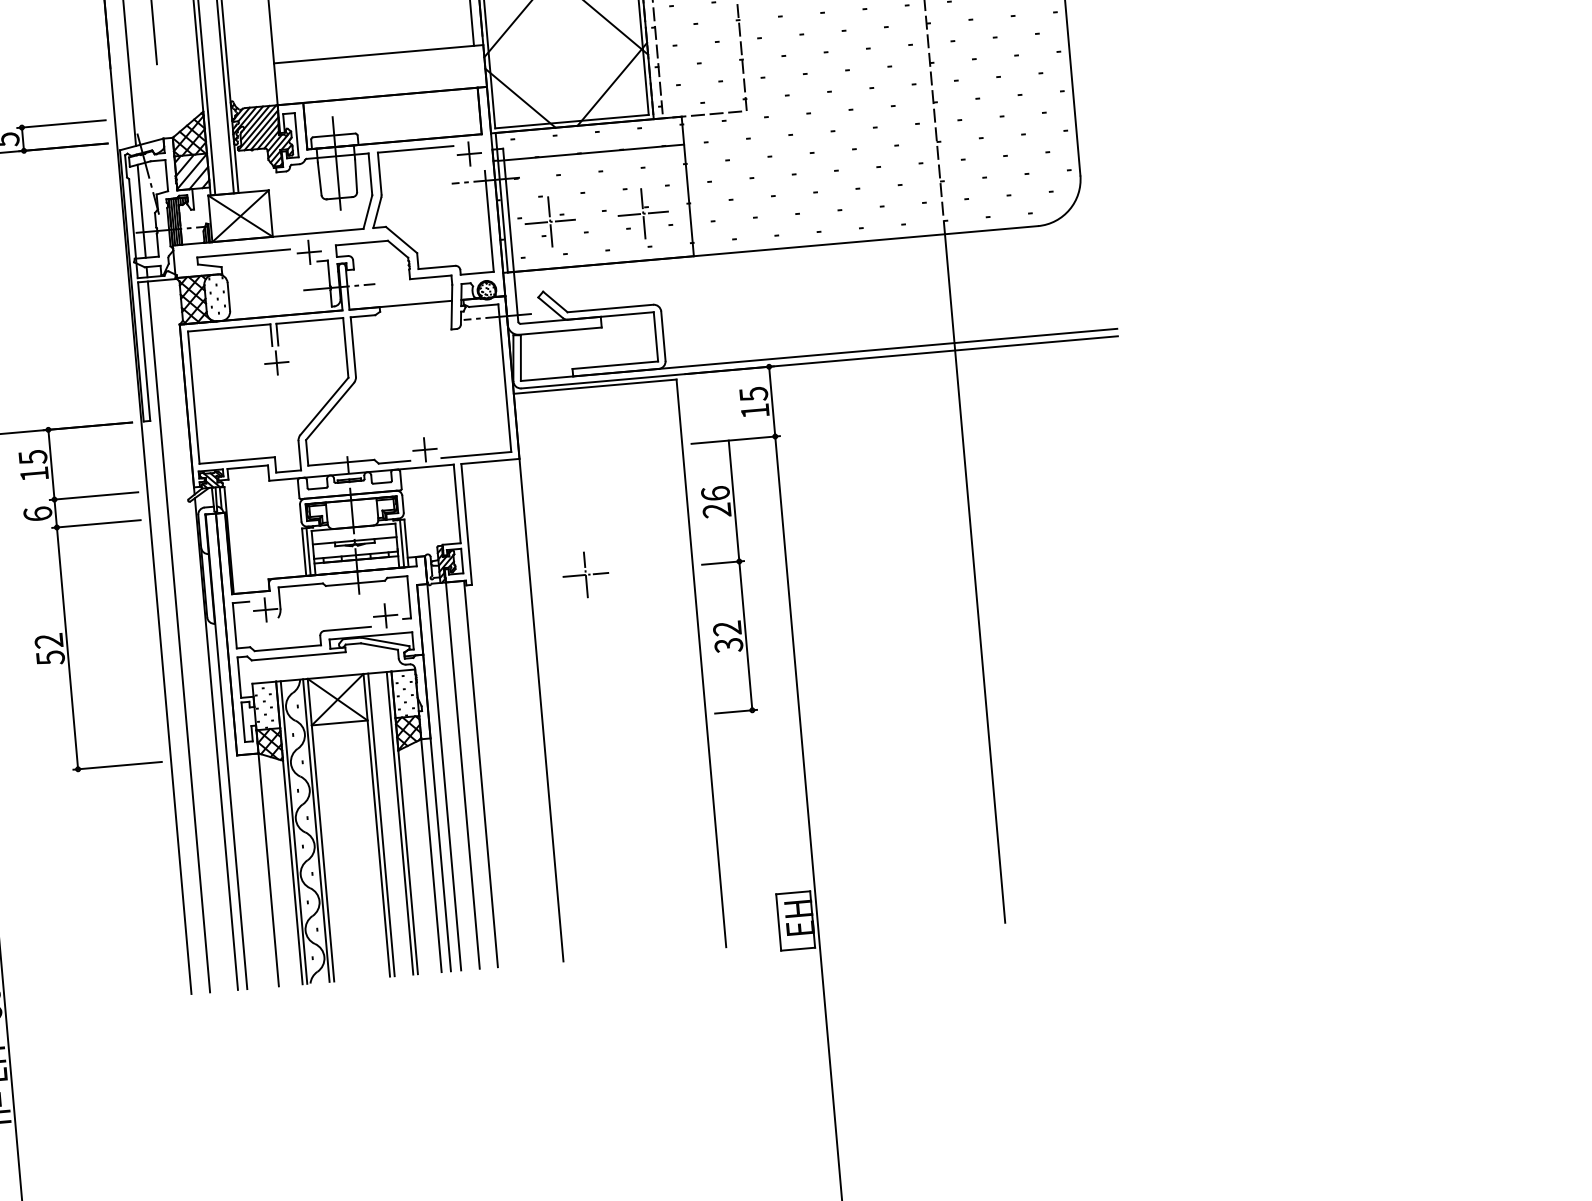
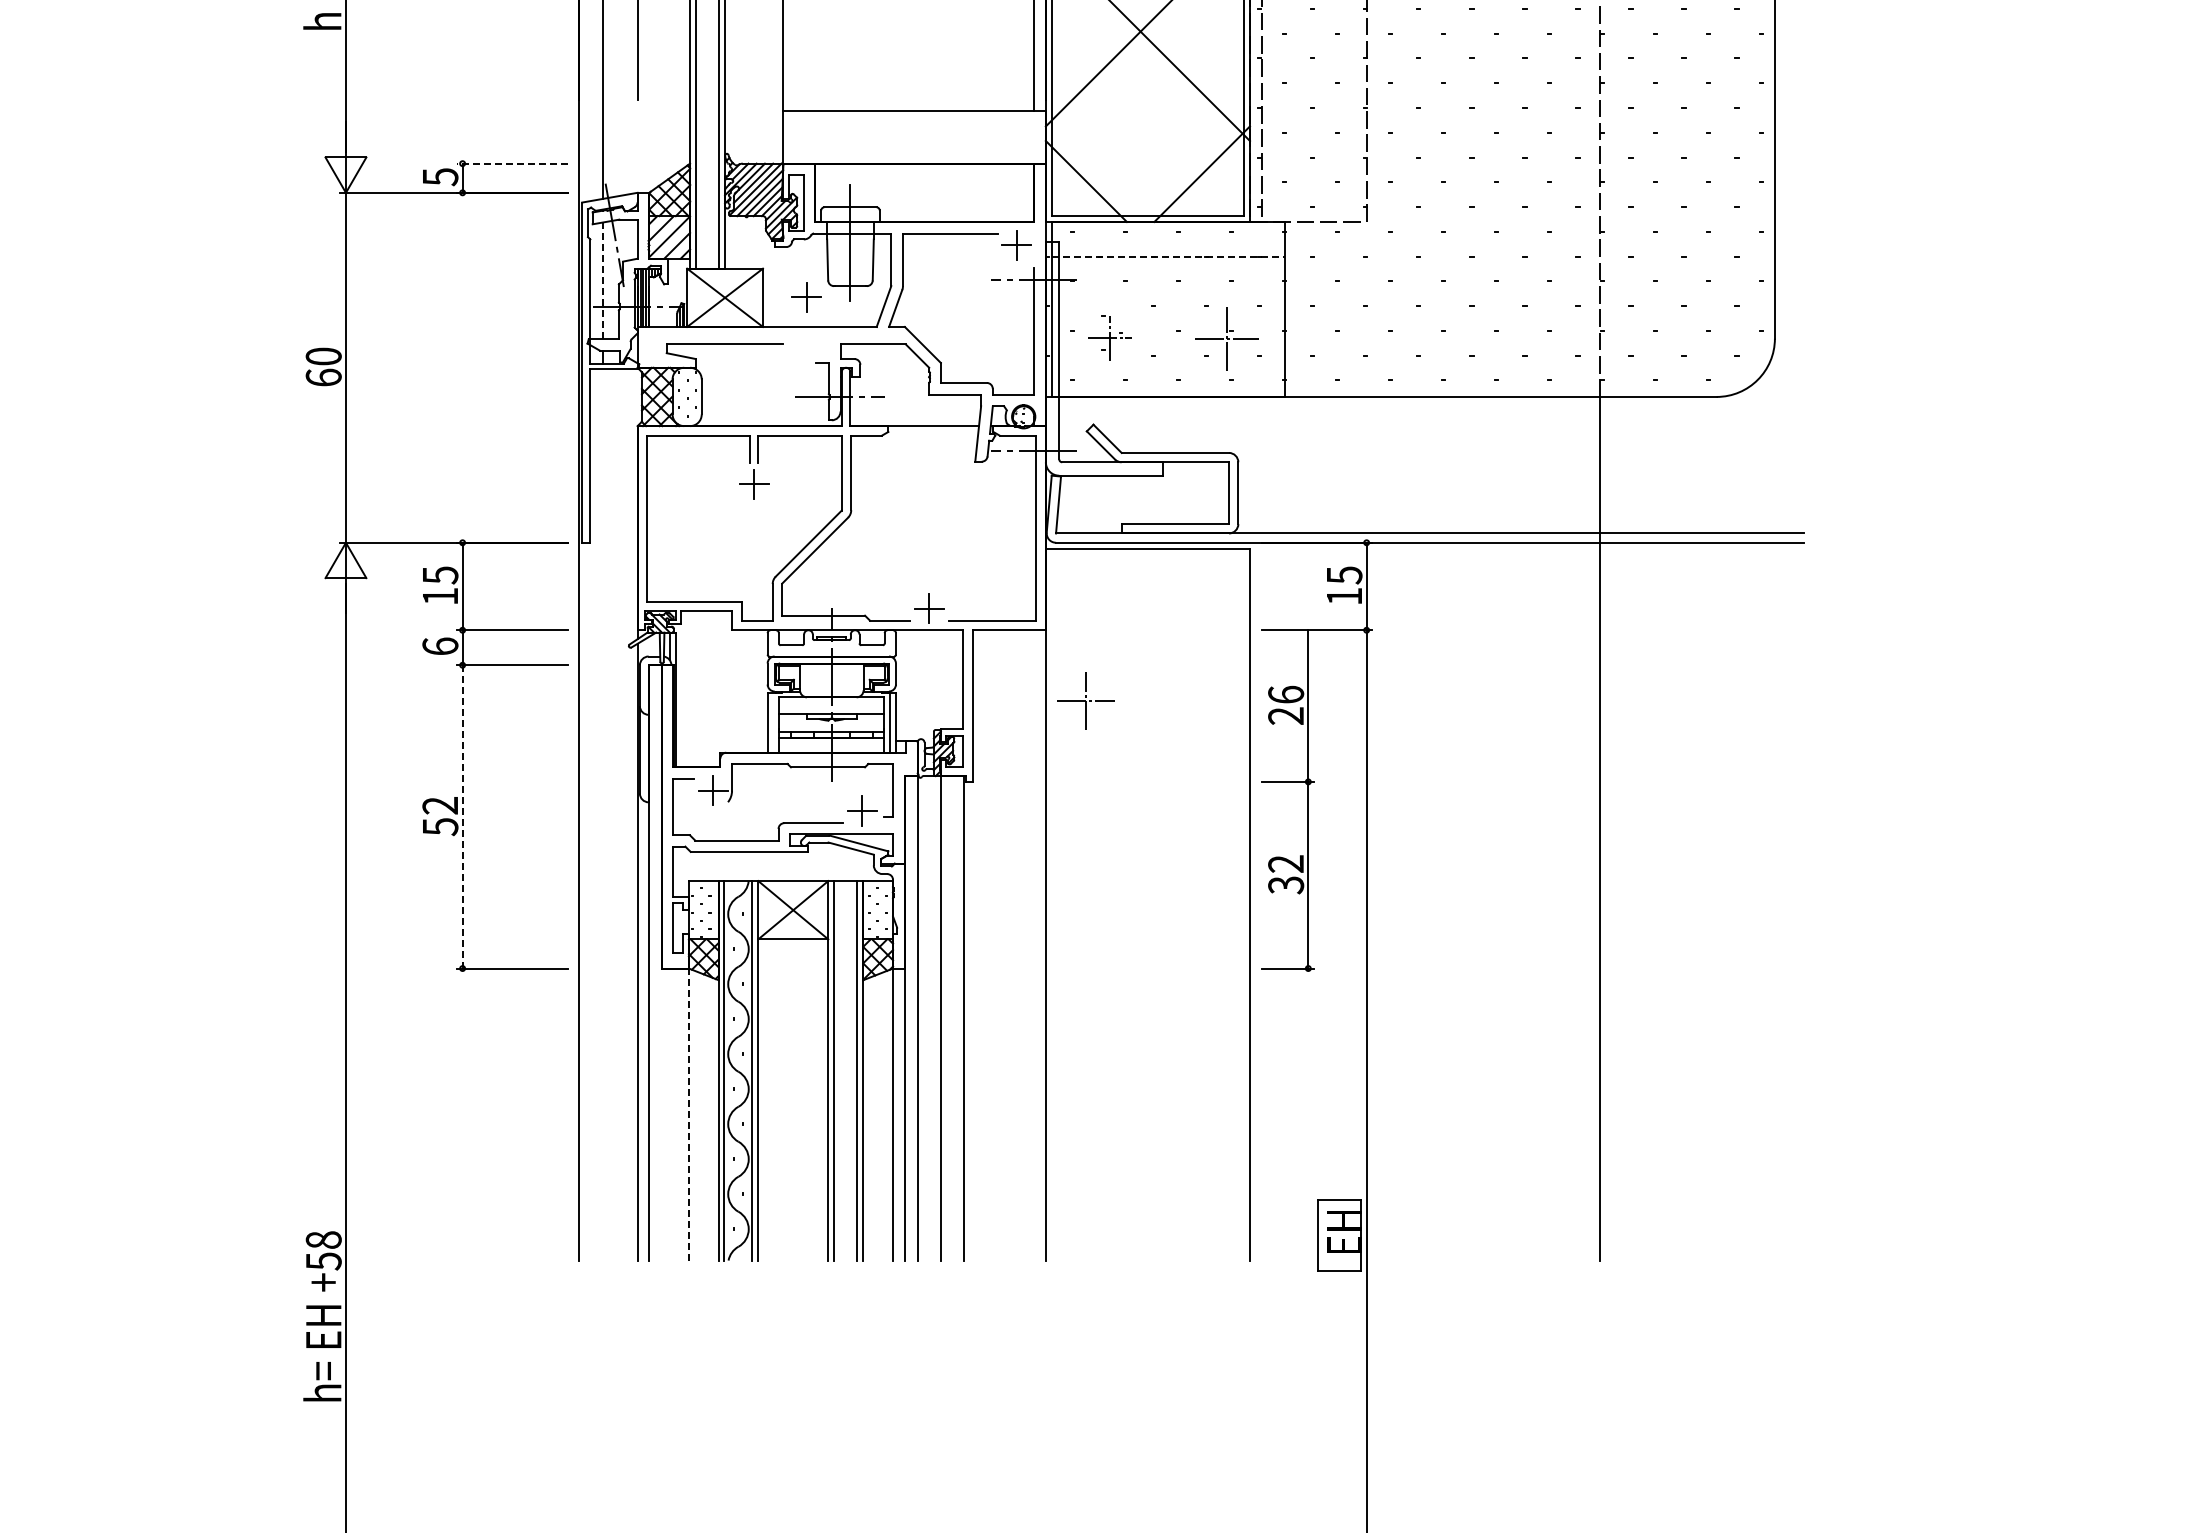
line: (60, 124) -> (511, 163), solid -> dashed
line: (591, 152) -> (1168, 256), solid -> dashed
line: (141, 210) -> (602, 280), solid -> dashed
part: (549, 221) -> (1109, 337), size x0.7
part: (309, 252) -> (806, 297), moved
line: (308, 551) -> (773, 722), removed
part: (585, 574) -> (1085, 700), moved
line: (178, 636) -> (602, 814), removed
line: (67, 648) -> (462, 816), solid -> dashed
line: (268, 869) -> (688, 1114), solid -> dashed

